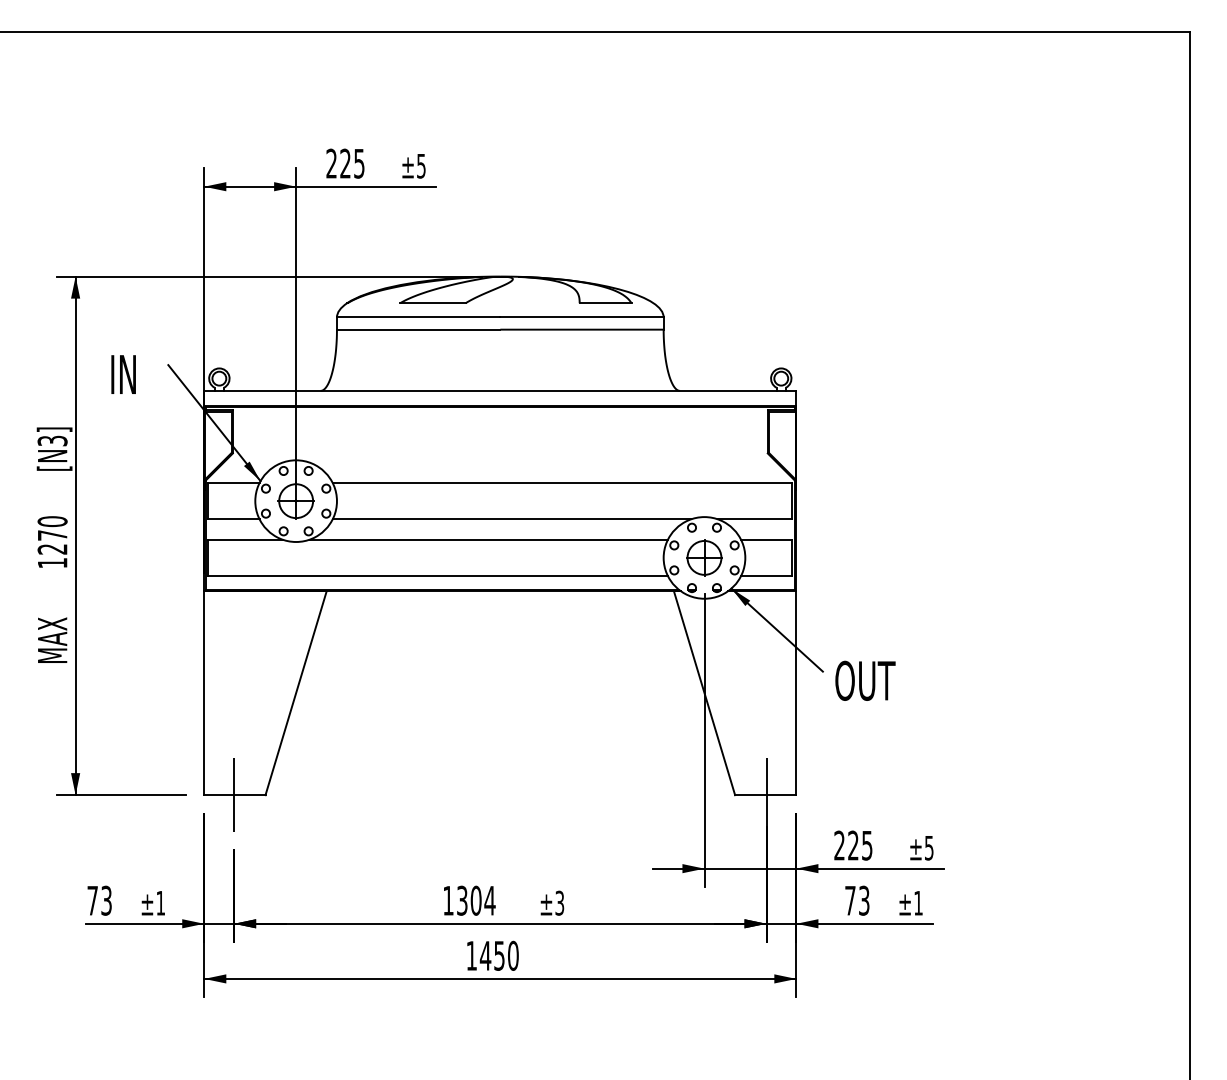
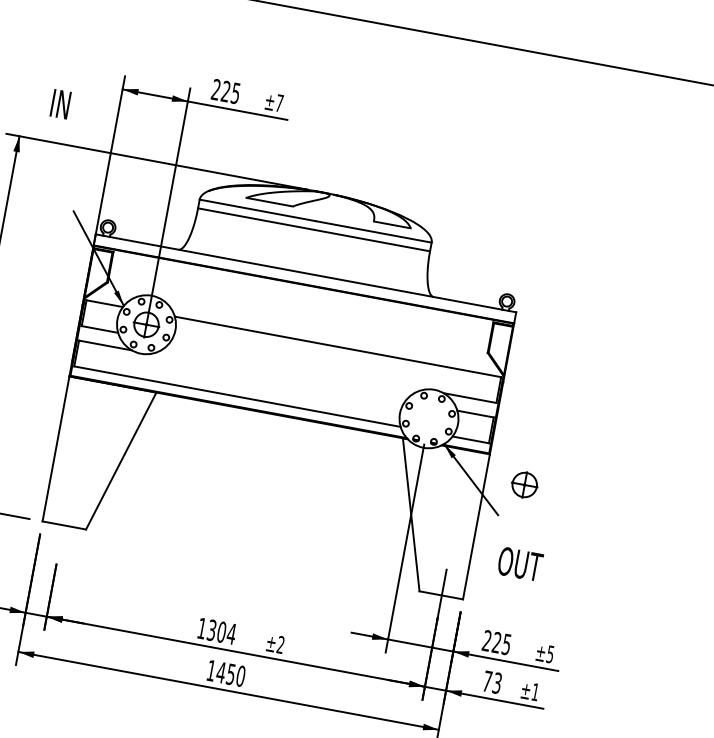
text: (421, 166) -> (279, 103), ±5 -> ±7
text: (123, 374) -> (60, 104), moved
line: (511, 519) -> (297, 366), removed
line: (488, 539) -> (278, 377), removed
part: (704, 557) -> (524, 484), moved
text: (865, 680) -> (520, 563), moved
line: (234, 794) -> (64, 524), removed
text: (559, 903) -> (280, 645), ±3 -> ±2

